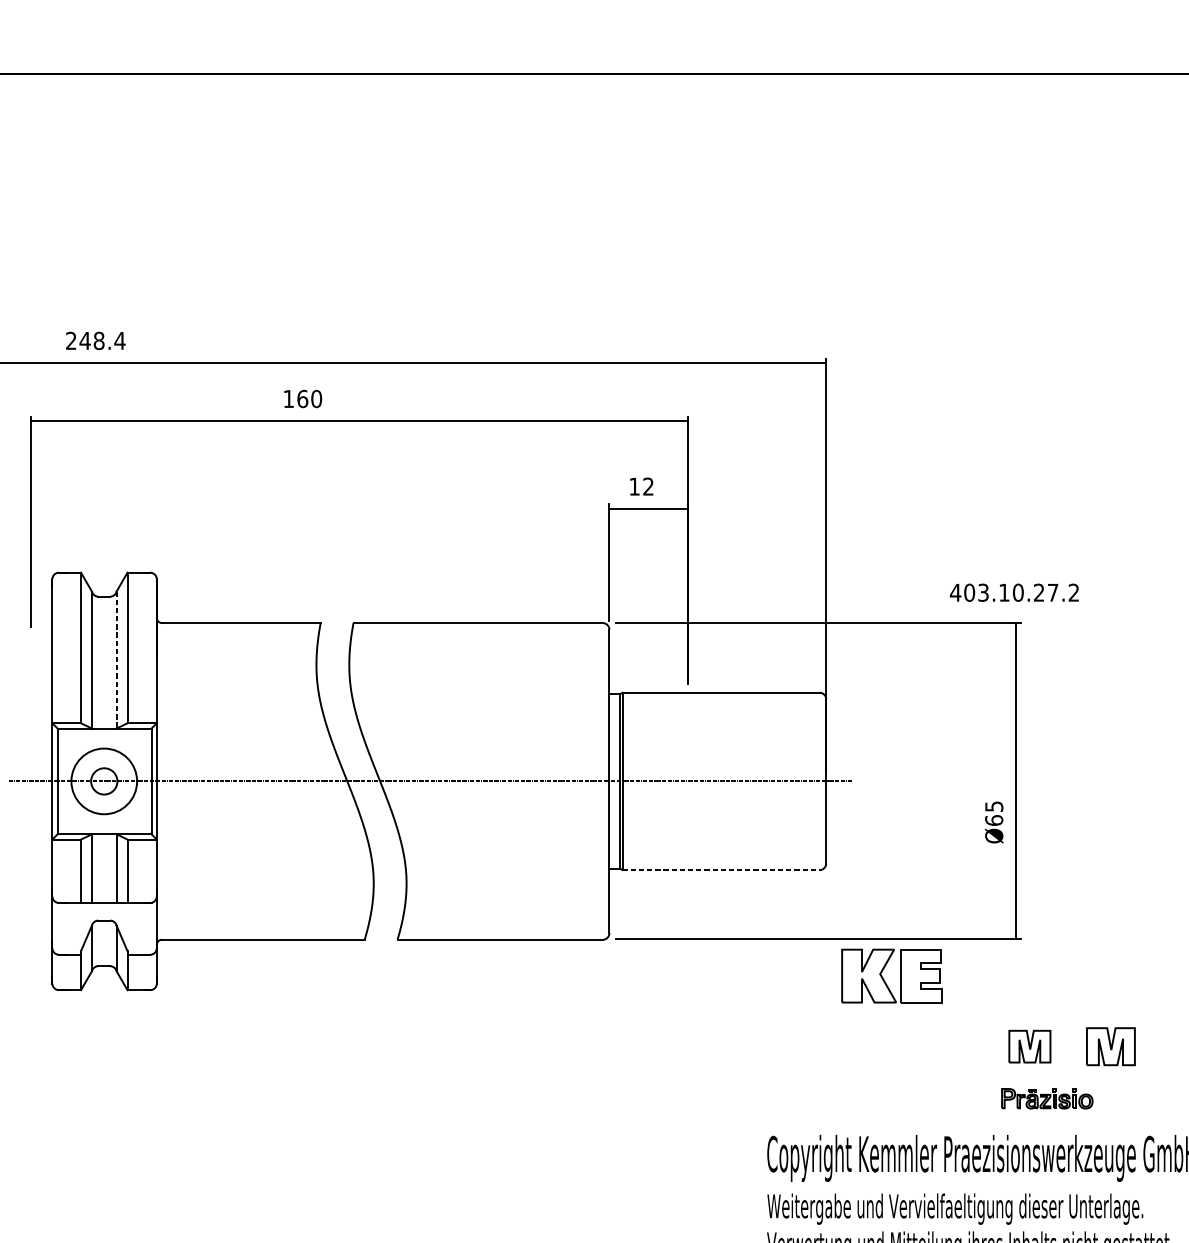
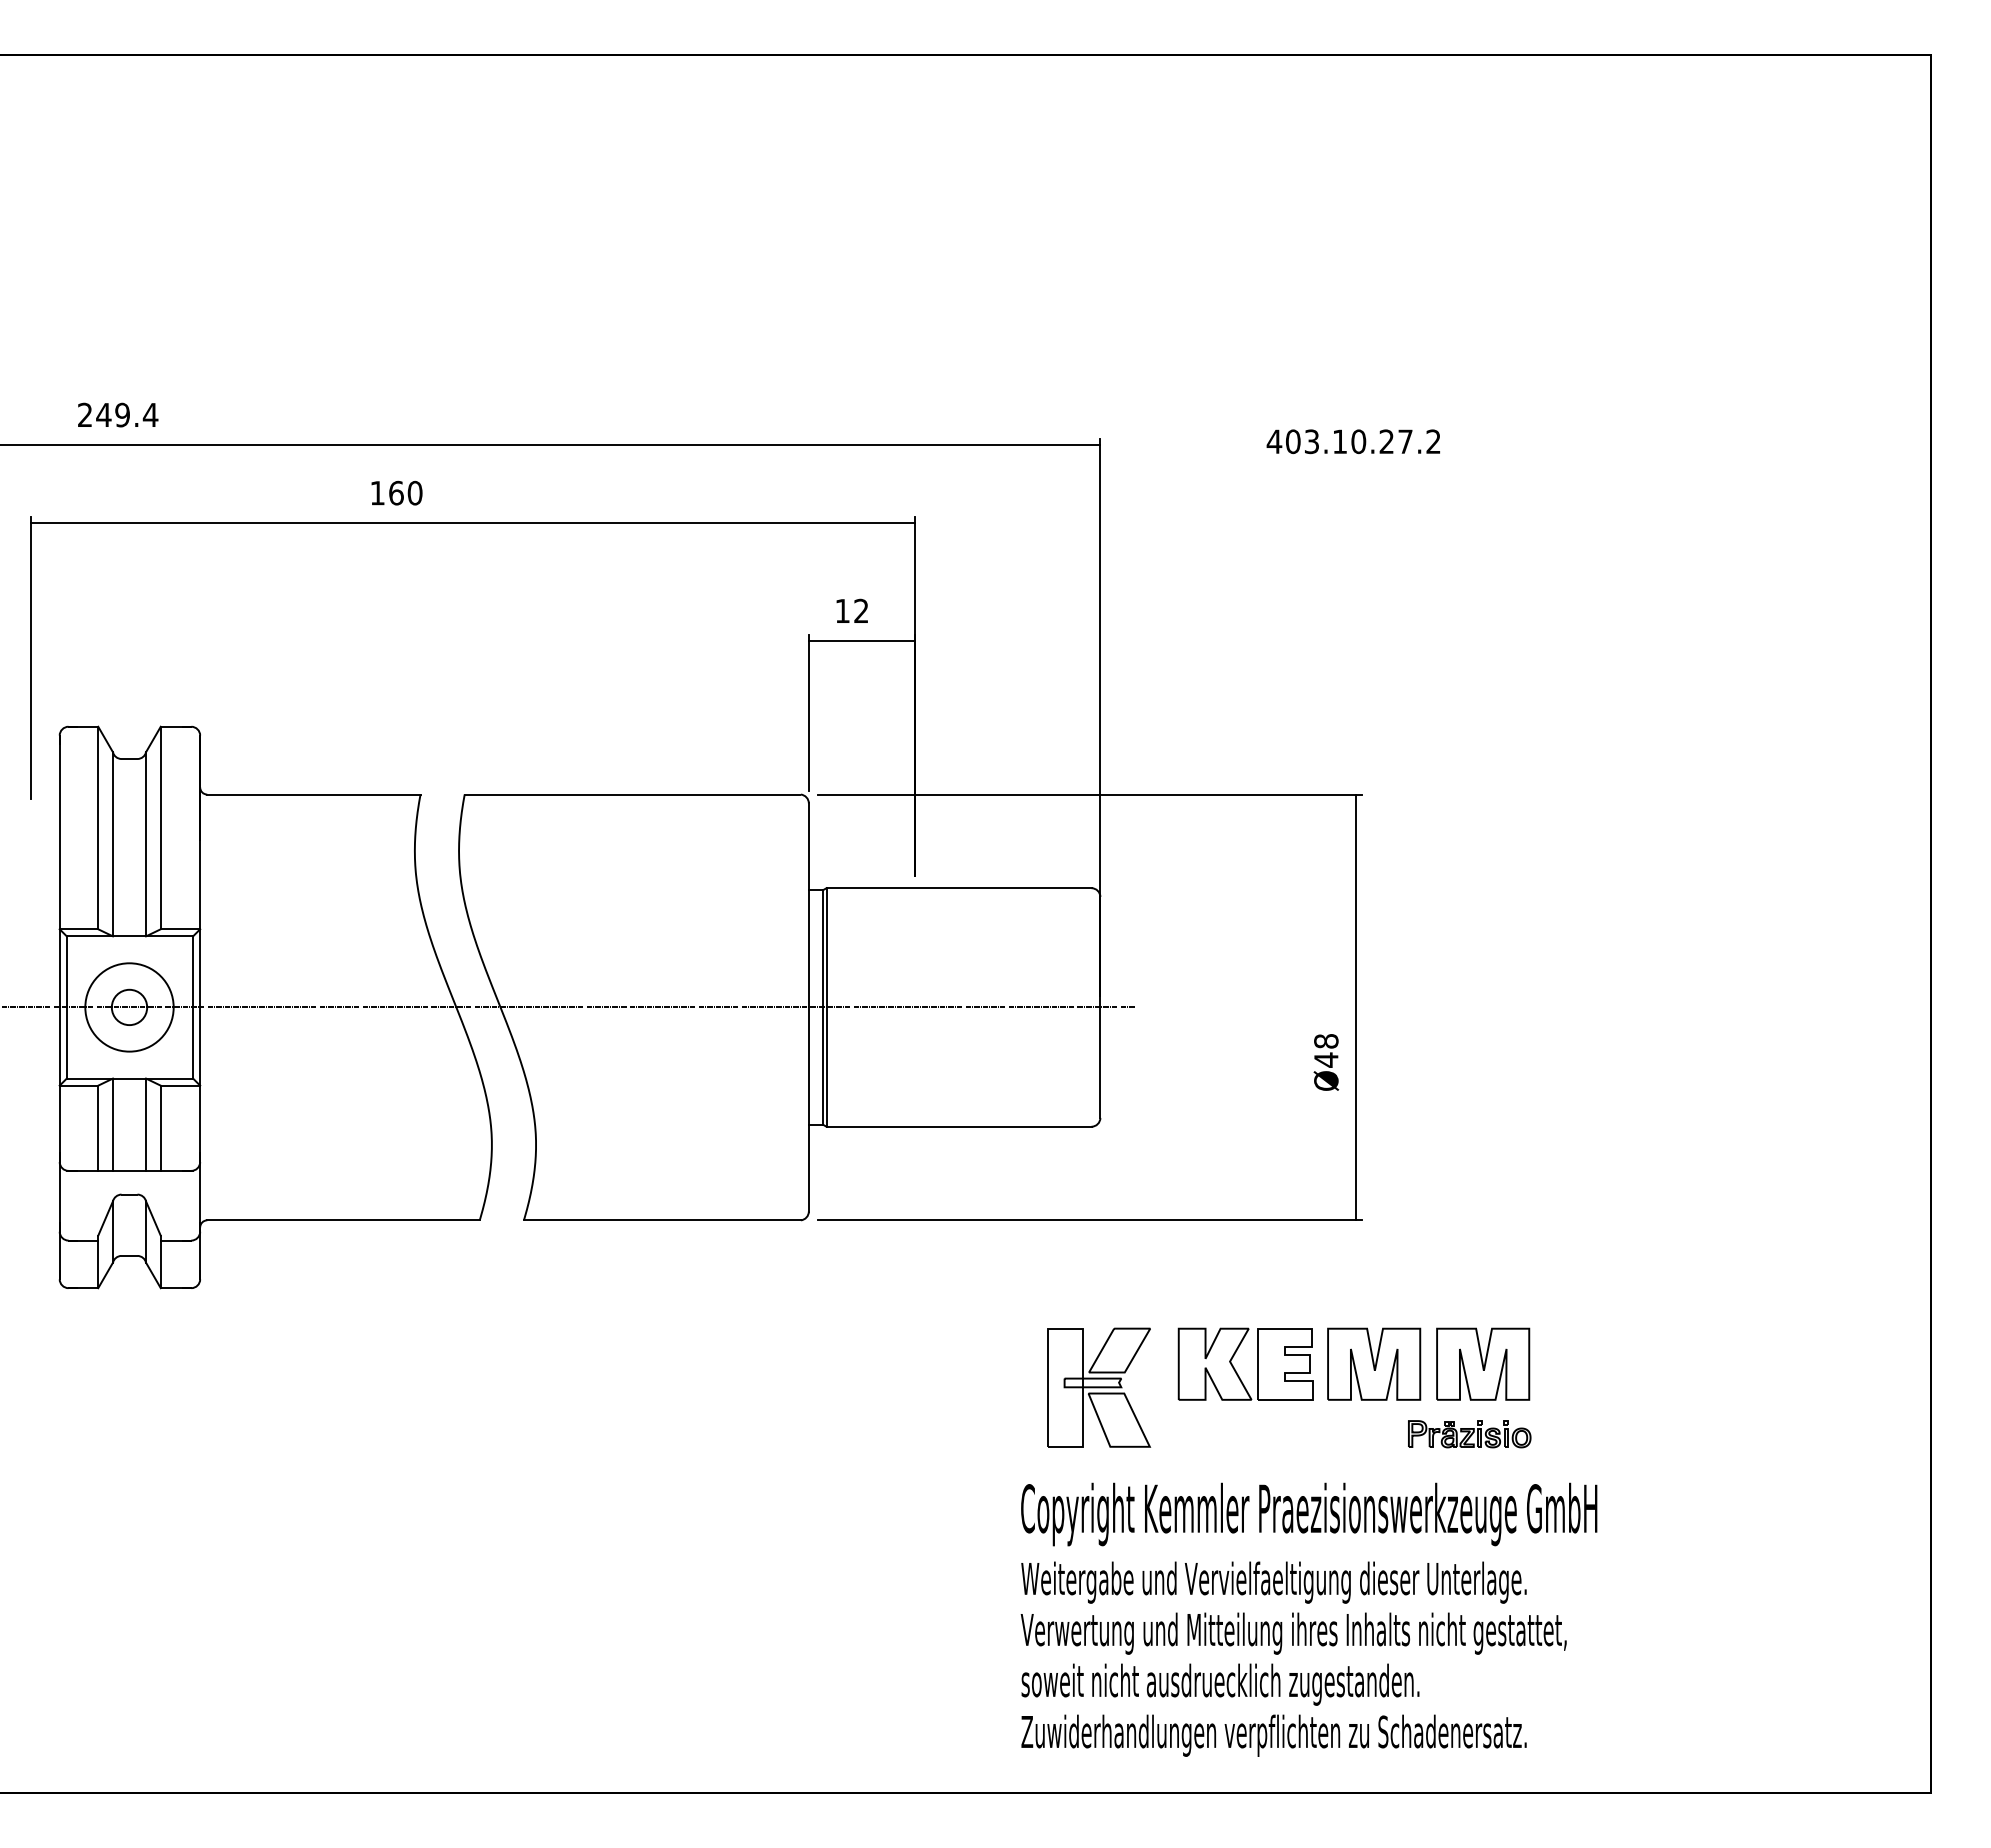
text: (99, 341) -> (122, 415), 248.4 -> 249.4
text: (1013, 592) -> (1352, 441), moved
line: (116, 660) -> (146, 844), dashed -> solid
text: (994, 813) -> (1326, 1050), Ø65 -> Ø48
line: (721, 869) -> (959, 1126), dashed -> solid
part: (885, 980) -> (1236, 1370), moved
part: (1030, 1046) -> (1374, 1363), size x1.67
part: (1111, 1046) -> (1483, 1363), size x1.43
part: (825, 1064) -> (1099, 1387), added
part: (1047, 1098) -> (1469, 1434), moved

